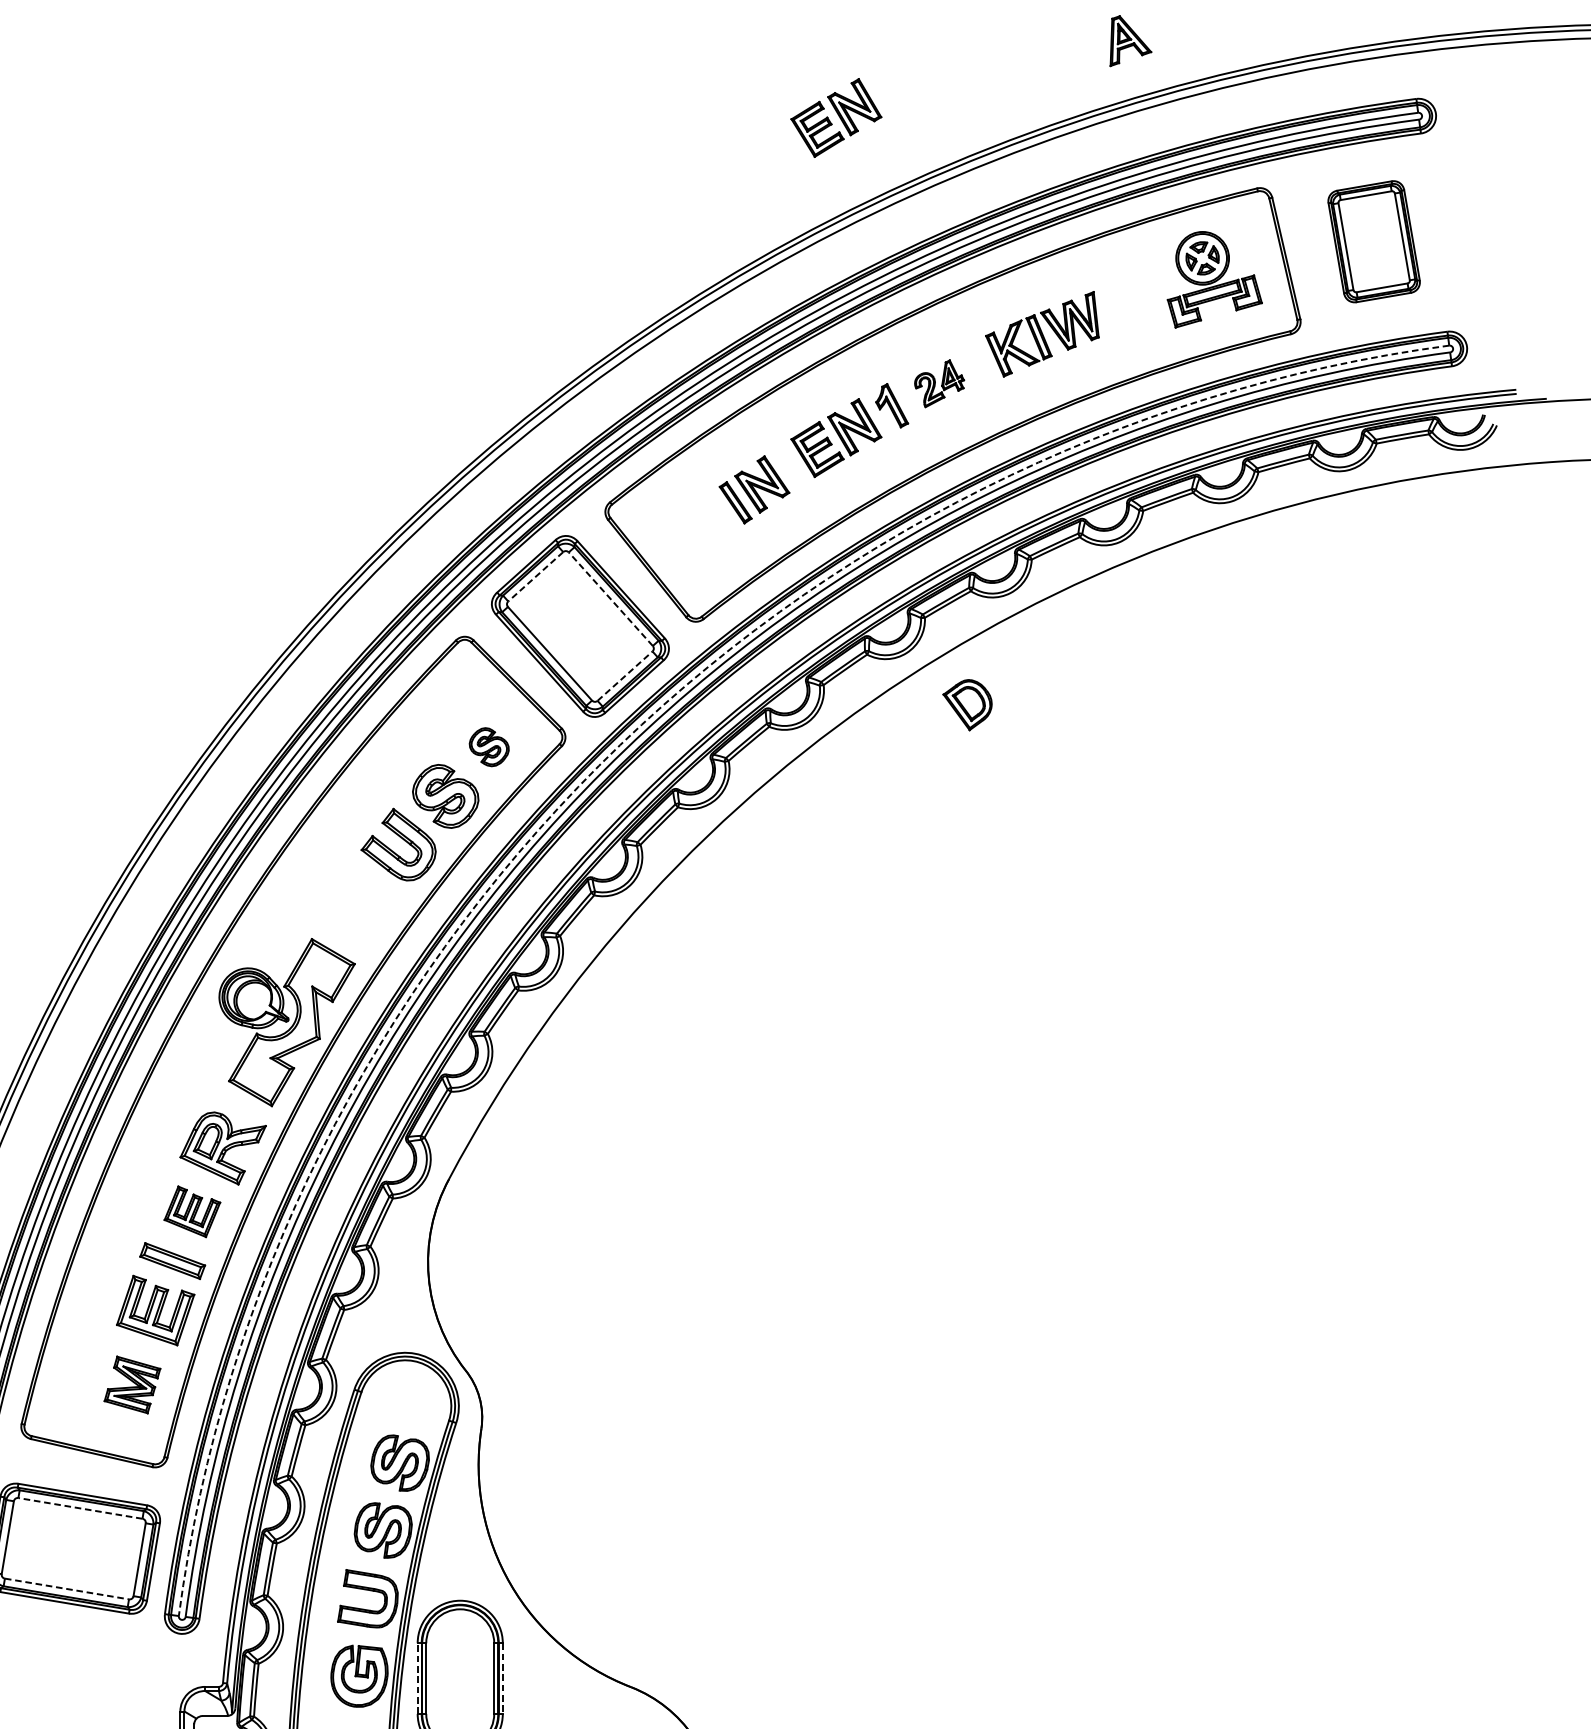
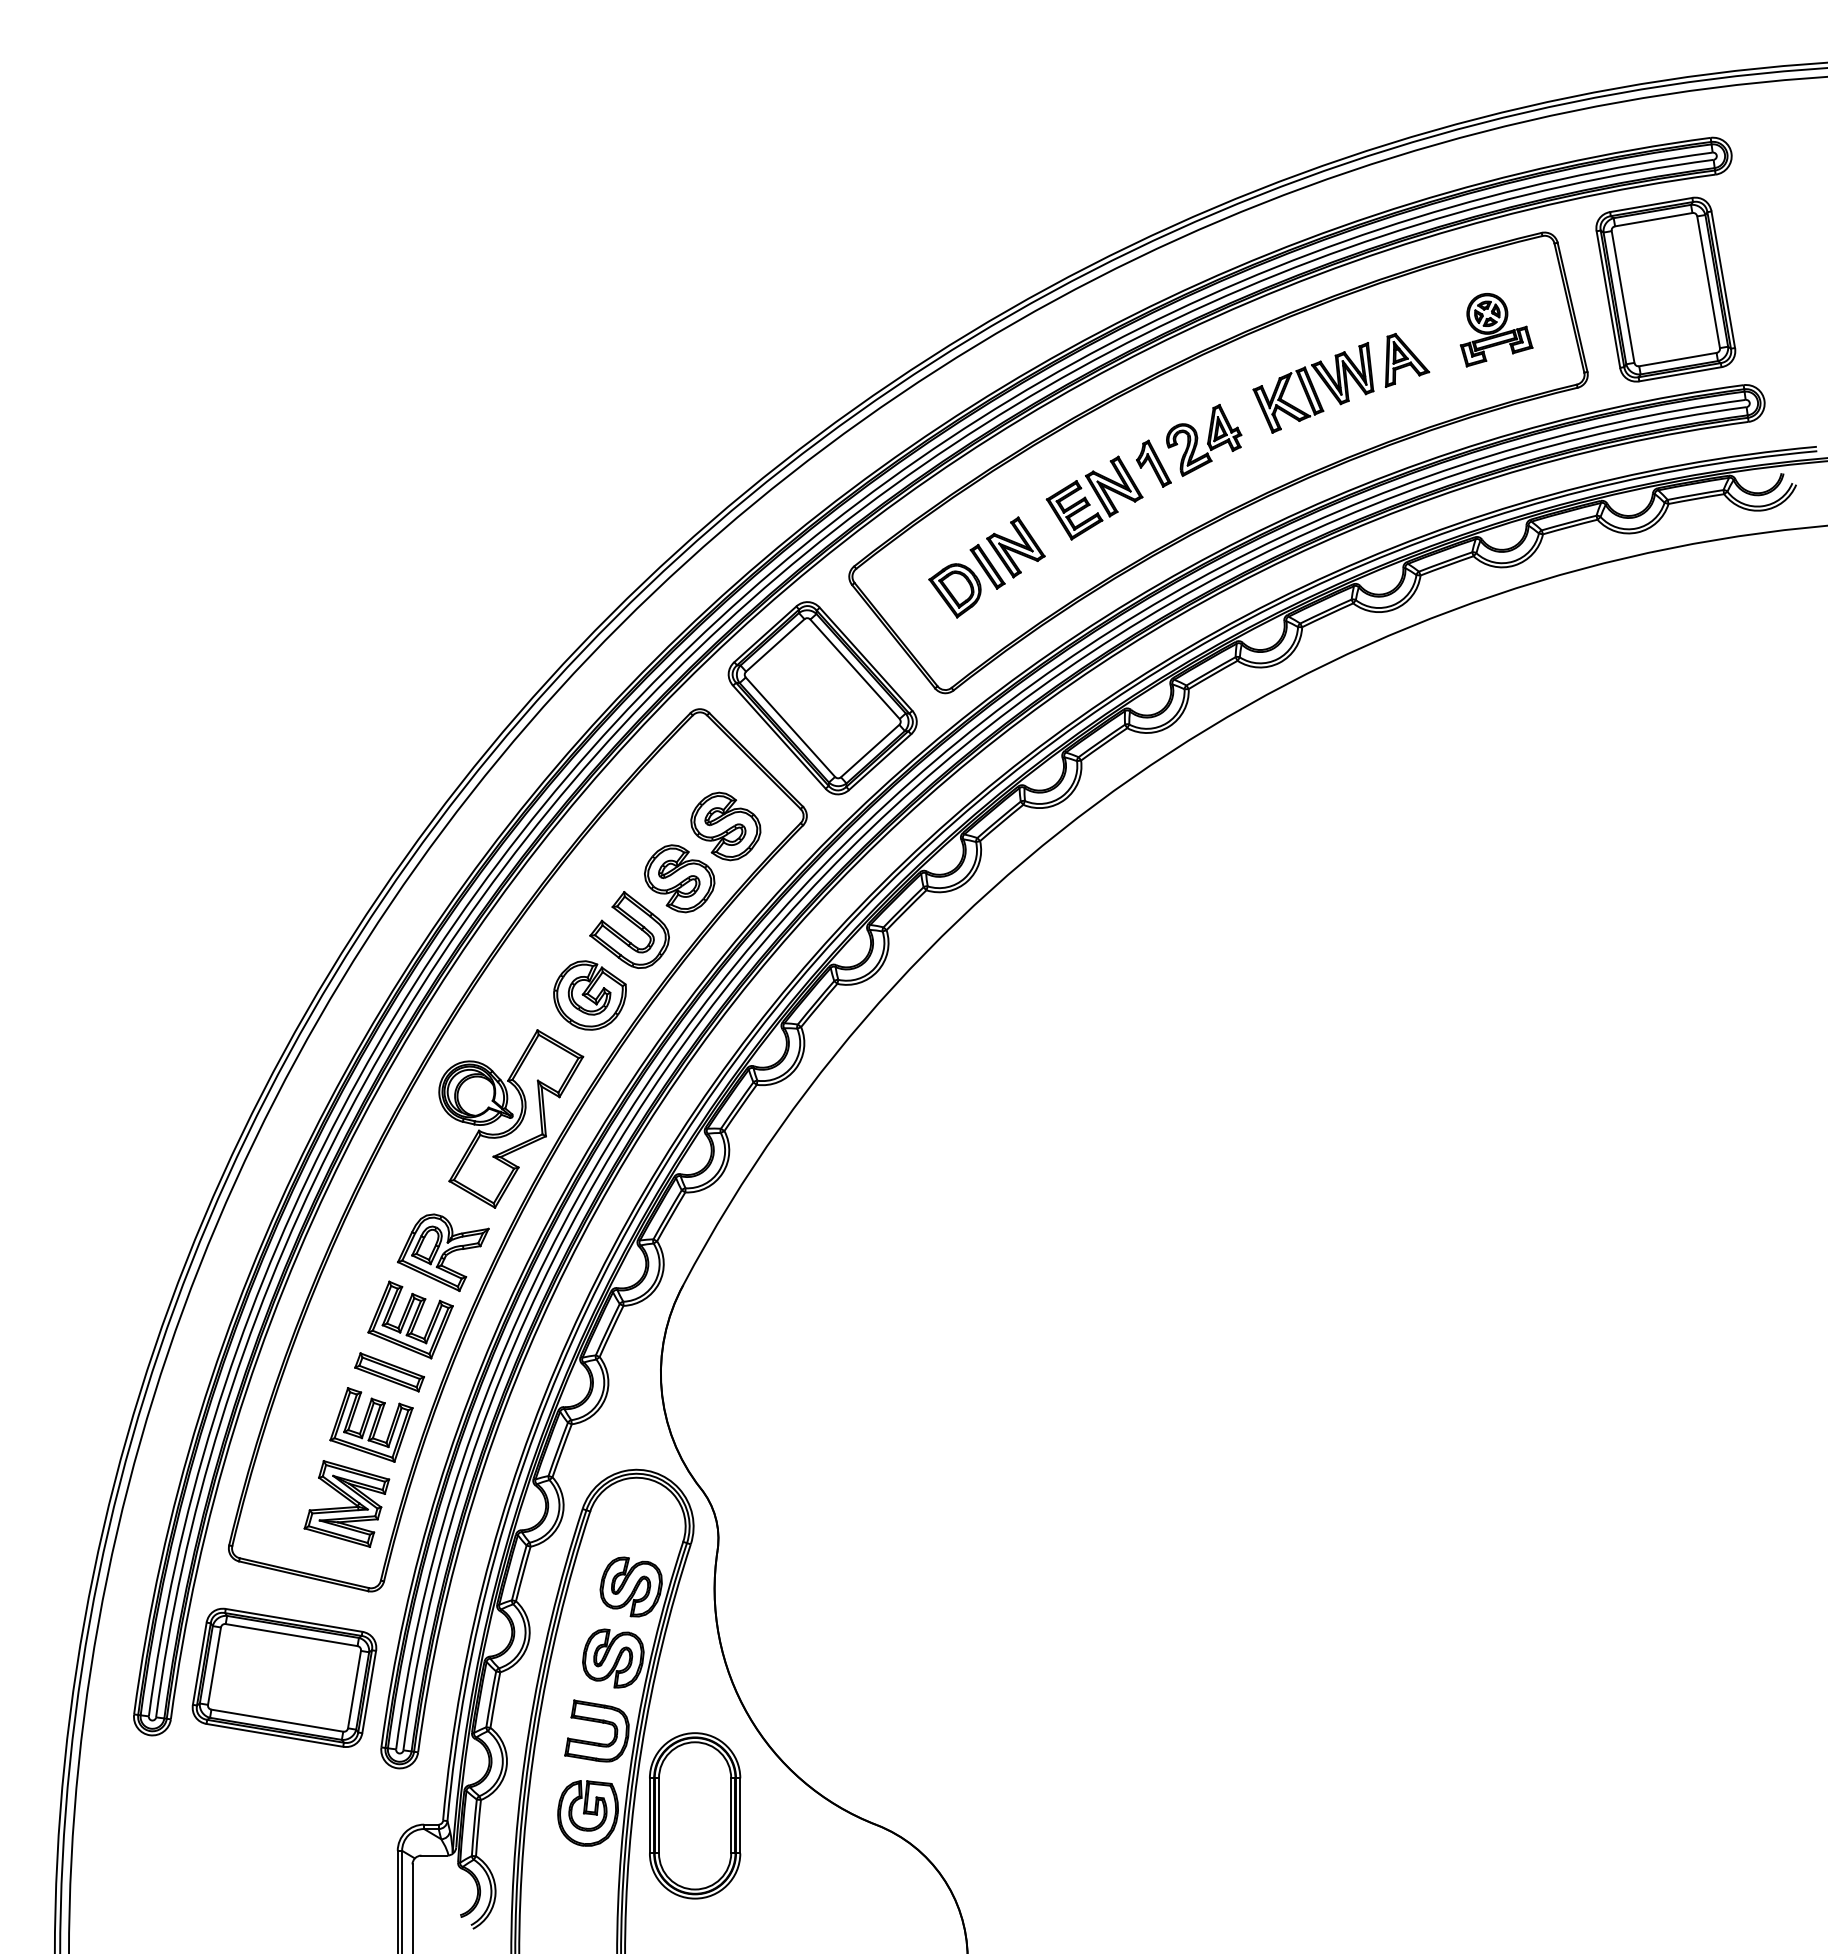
part: (1130, 40) -> (1407, 359), moved
part: (836, 117) -> (1094, 157), removed
part: (1373, 241) -> (1665, 289), size x1.43
part: (1214, 280) -> (1496, 330), size x0.71
part: (939, 383) -> (1204, 440), size x1.43
line: (535, 576) -> (774, 645), dashed -> solid
line: (611, 599) -> (855, 669), dashed -> solid
line: (625, 675) -> (870, 750), dashed -> solid
part: (967, 704) -> (954, 590), moved
part: (488, 747) -> (725, 826), size x1.67
arc: (599, 766) -> (842, 846), dashed -> solid
part: (360, 906) -> (589, 995), added
part: (192, 1211) -> (410, 1319), size x1.43
part: (132, 1384) -> (346, 1503), size x1.43
line: (80, 1508) -> (291, 1635), dashed -> solid
line: (67, 1588) -> (277, 1720), dashed -> solid
line: (417, 1678) -> (649, 1815), dashed -> solid
line: (502, 1678) -> (740, 1815), dashed -> solid

